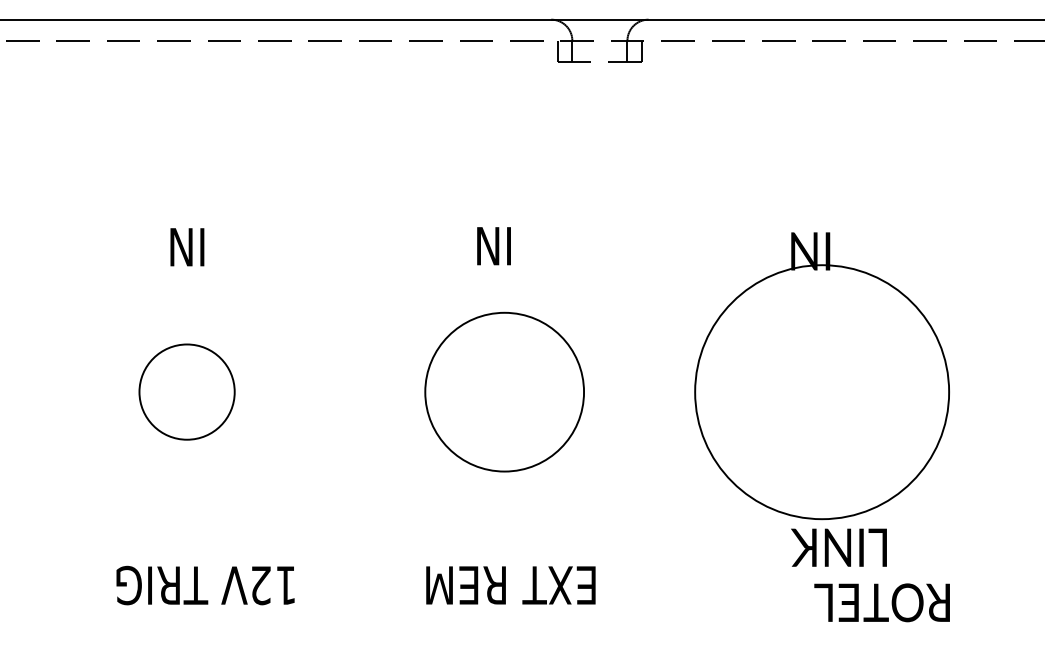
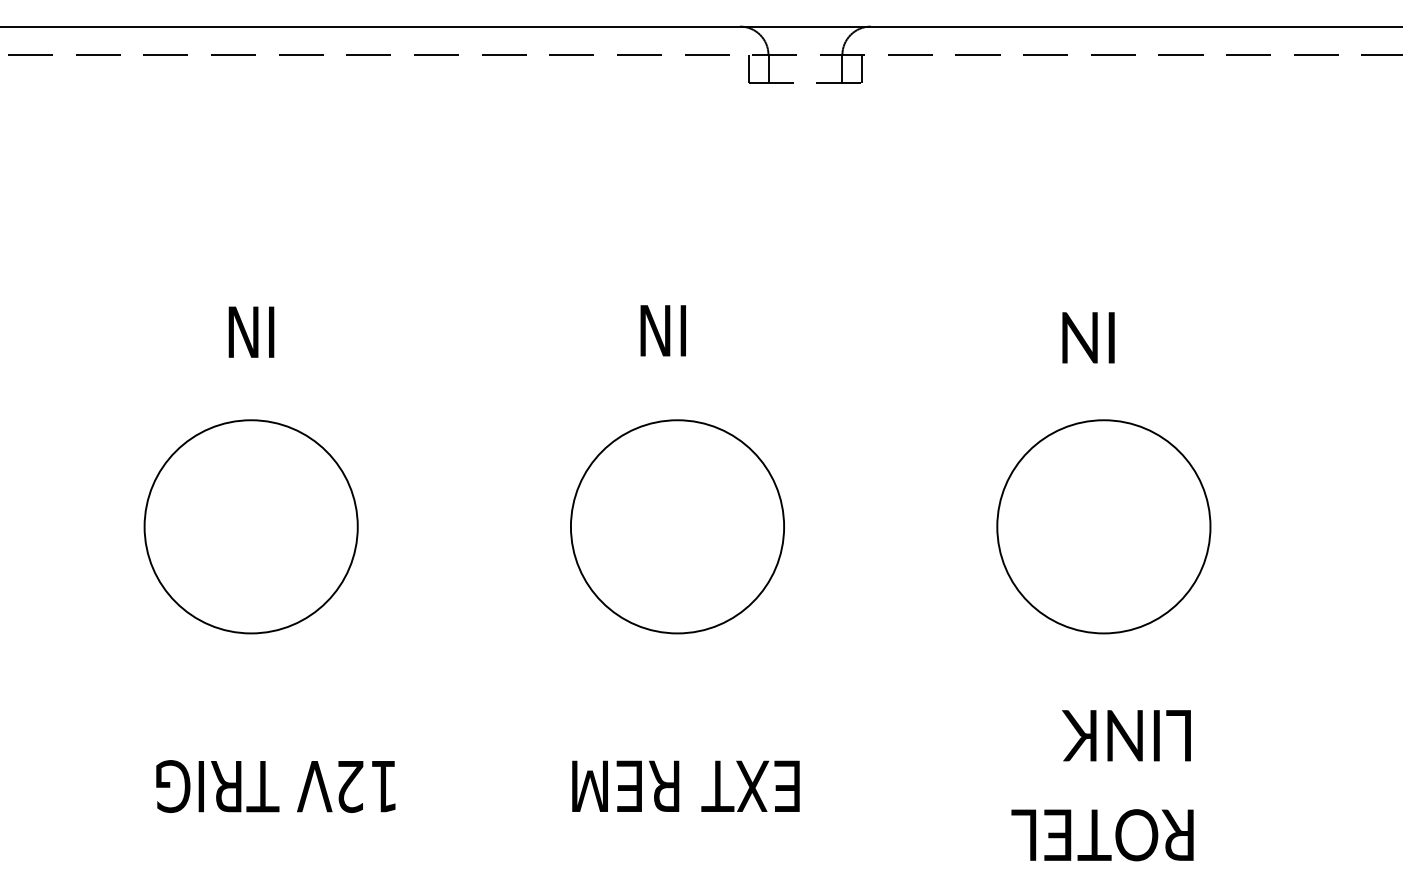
circle: (186, 391) -> (250, 525), size x1.67
circle: (821, 391) -> (1103, 525), size x0.62
text: (881, 602) -> (1101, 834), moved

